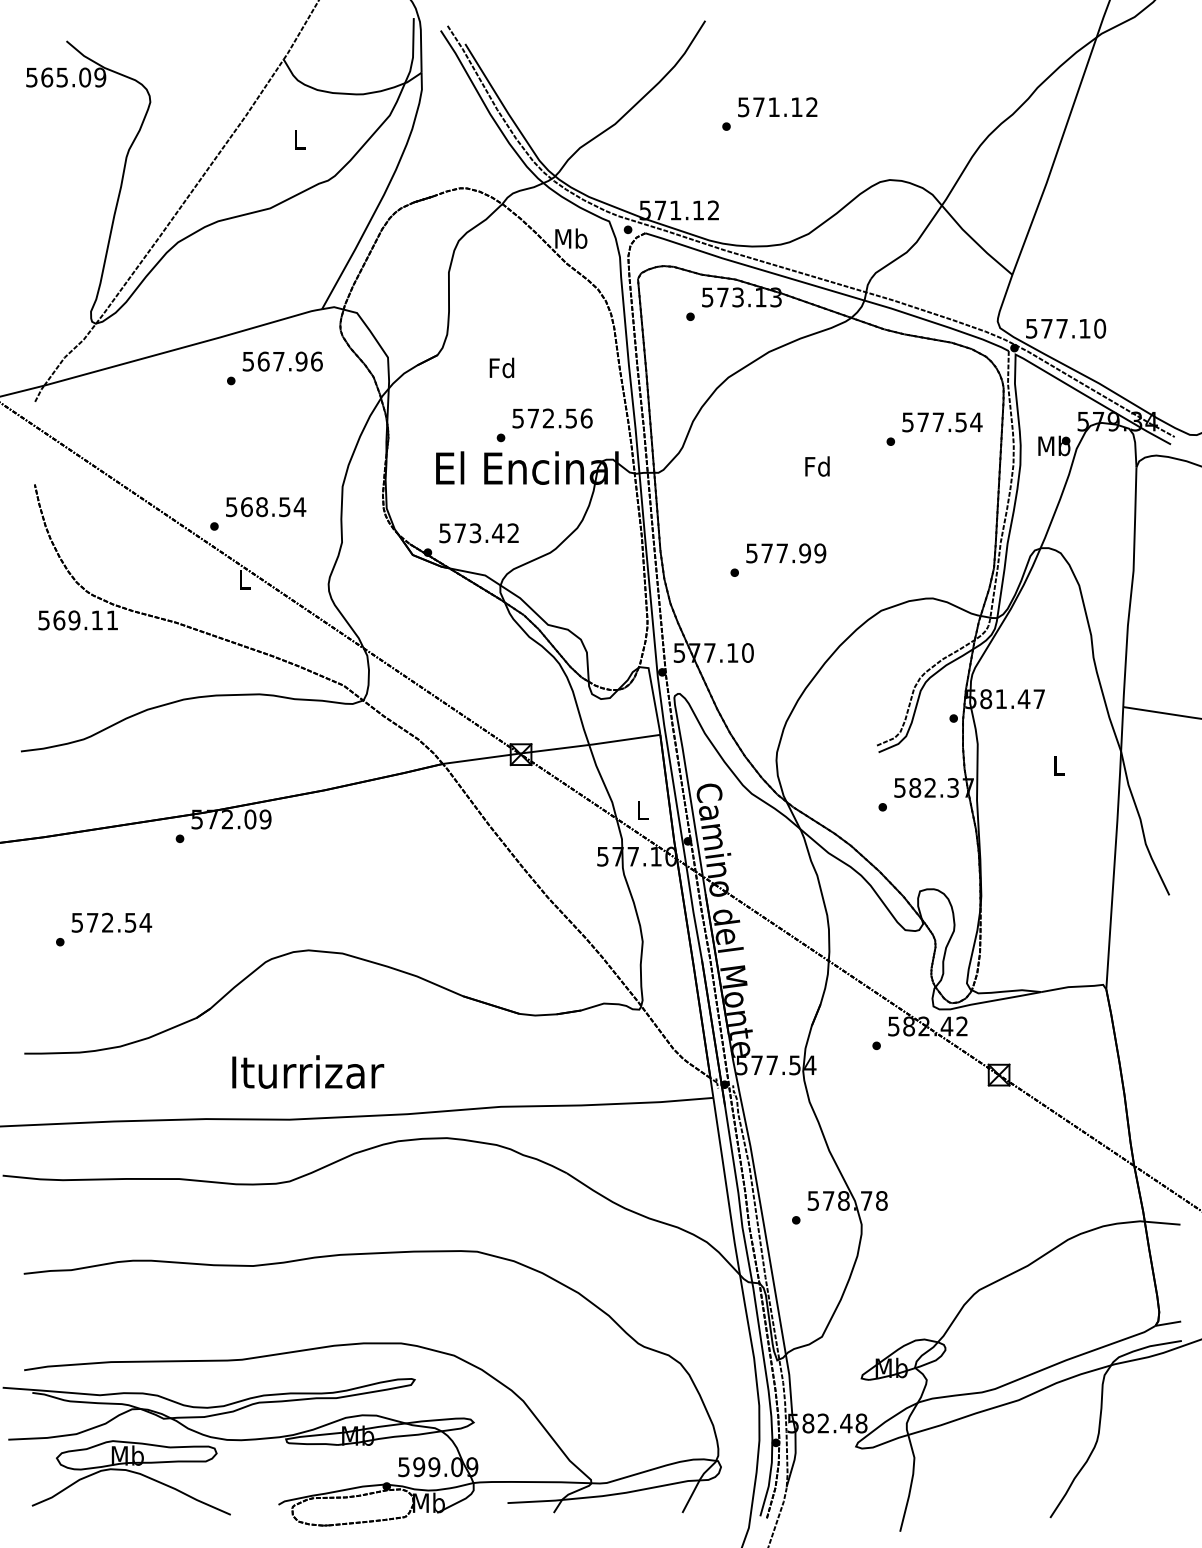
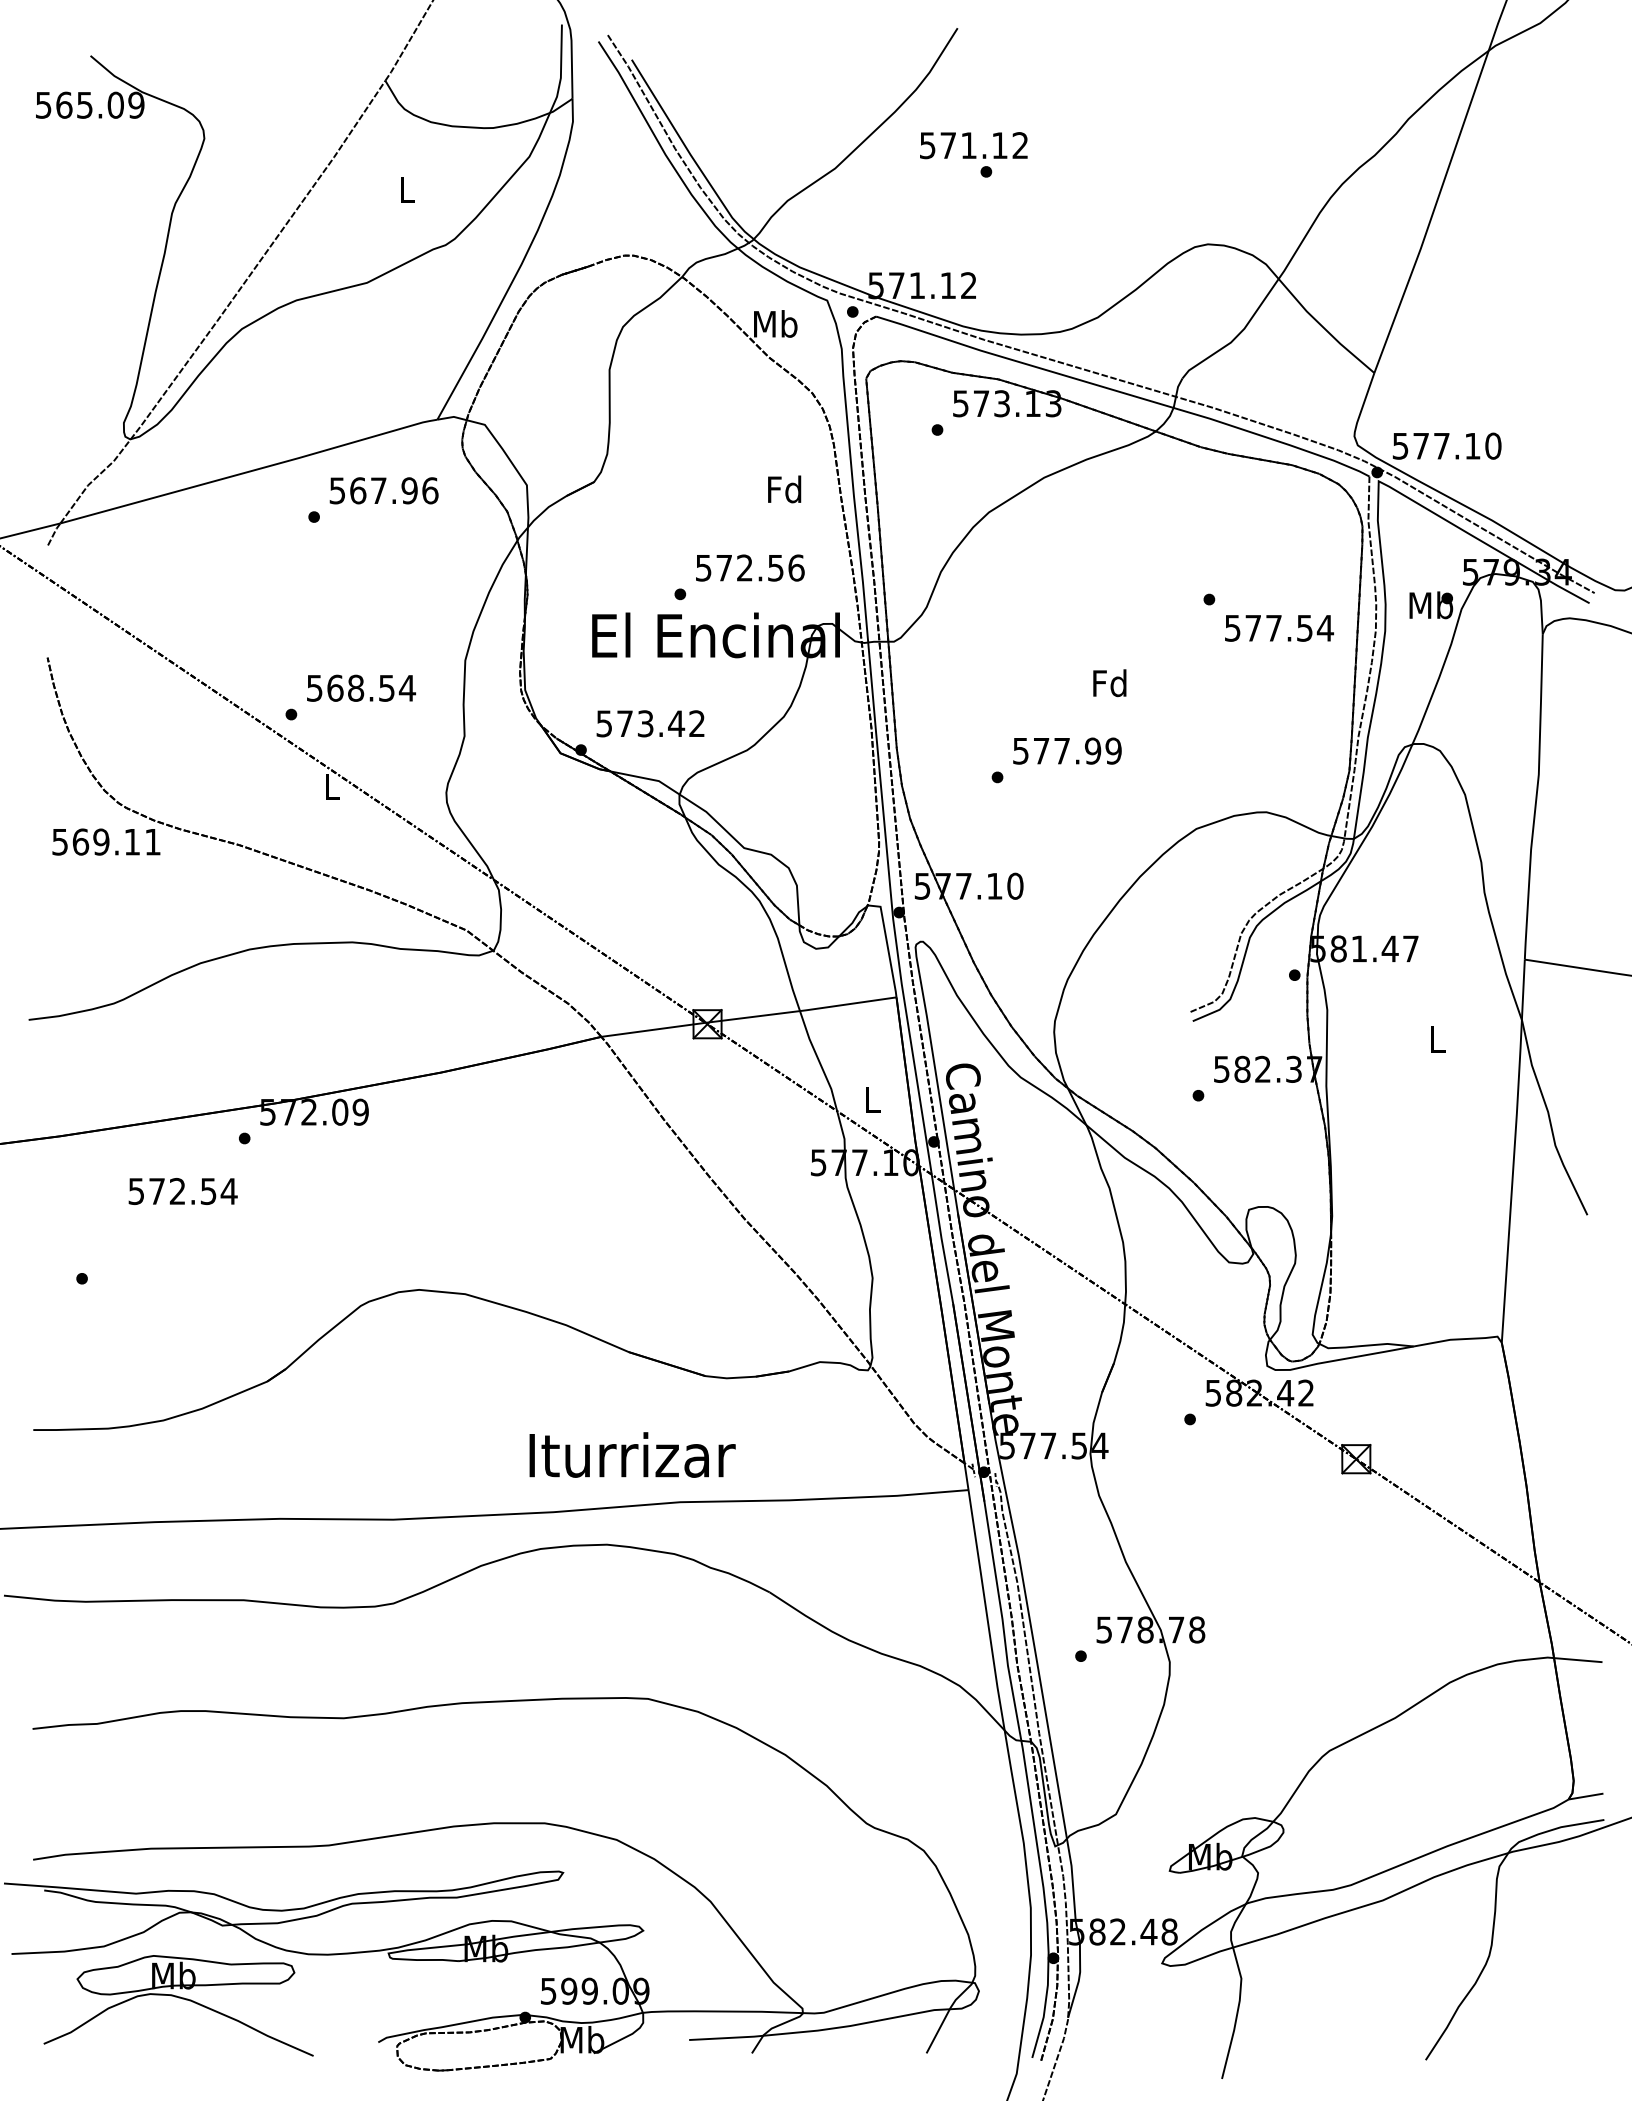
text: (777, 107) -> (973, 145), moved
text: (501, 368) -> (784, 489), moved
text: (942, 422) -> (1279, 628), moved
text: (817, 466) -> (1109, 683), moved
text: (111, 922) -> (182, 1191), moved
text: (308, 1071) -> (632, 1454), moved

